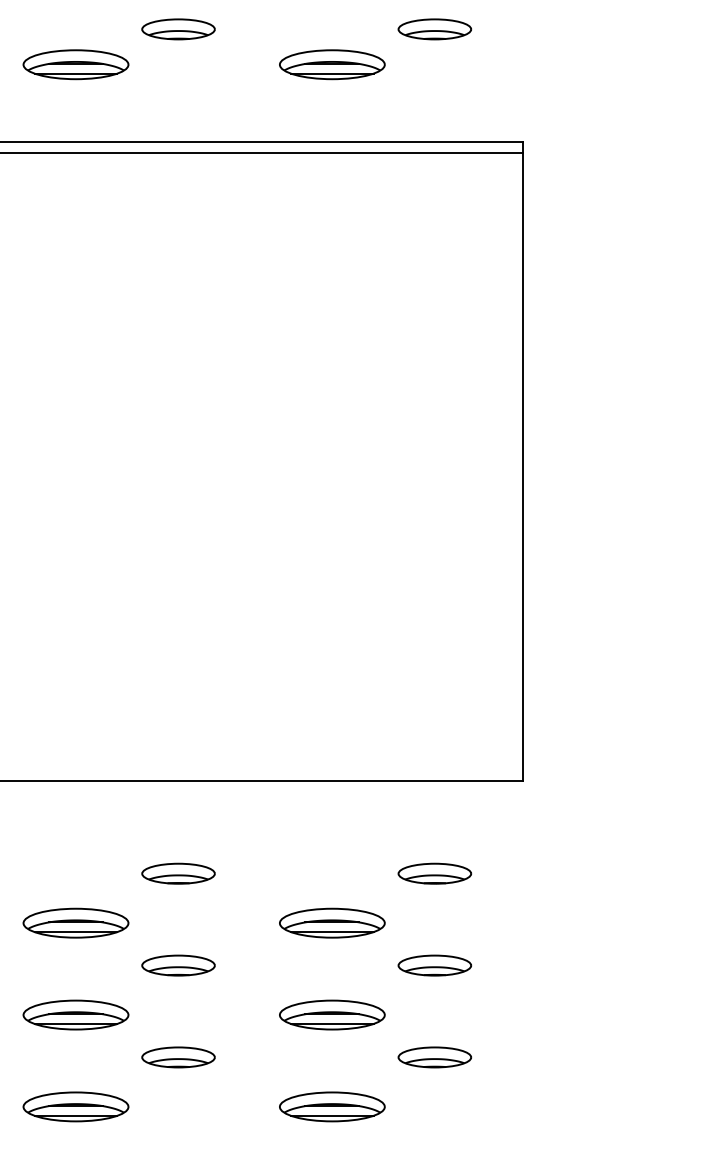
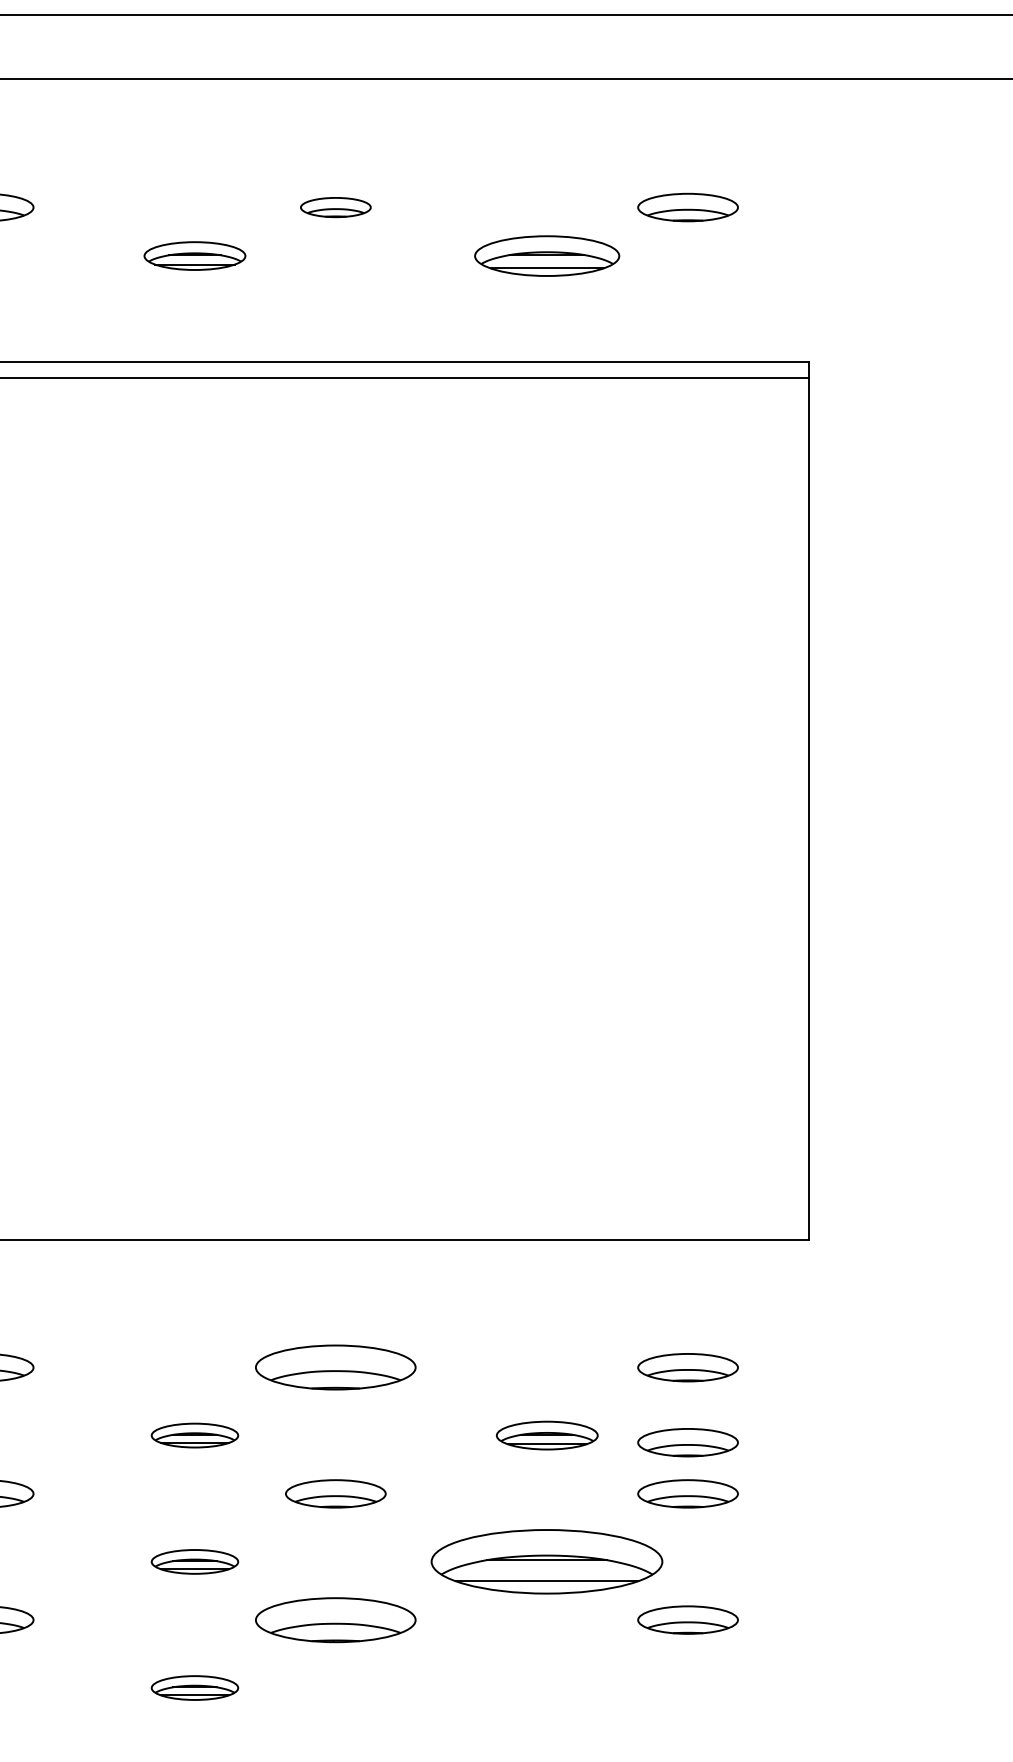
part: (178, 29) -> (335, 207), size x0.7
part: (75, 64) -> (194, 255), size x0.7
part: (178, 873) -> (335, 1367), size x1.6
part: (75, 923) -> (194, 1435), size x0.6
part: (332, 923) -> (547, 1435), size x0.7
part: (434, 928) -> (687, 1442), added
part: (75, 1014) -> (194, 1561), size x0.6
part: (332, 1014) -> (547, 1561), size x1.6
part: (178, 1057) -> (335, 1619), size x1.6
part: (75, 1106) -> (194, 1687), size x0.6
part: (332, 1106) -> (547, 1687), removed

